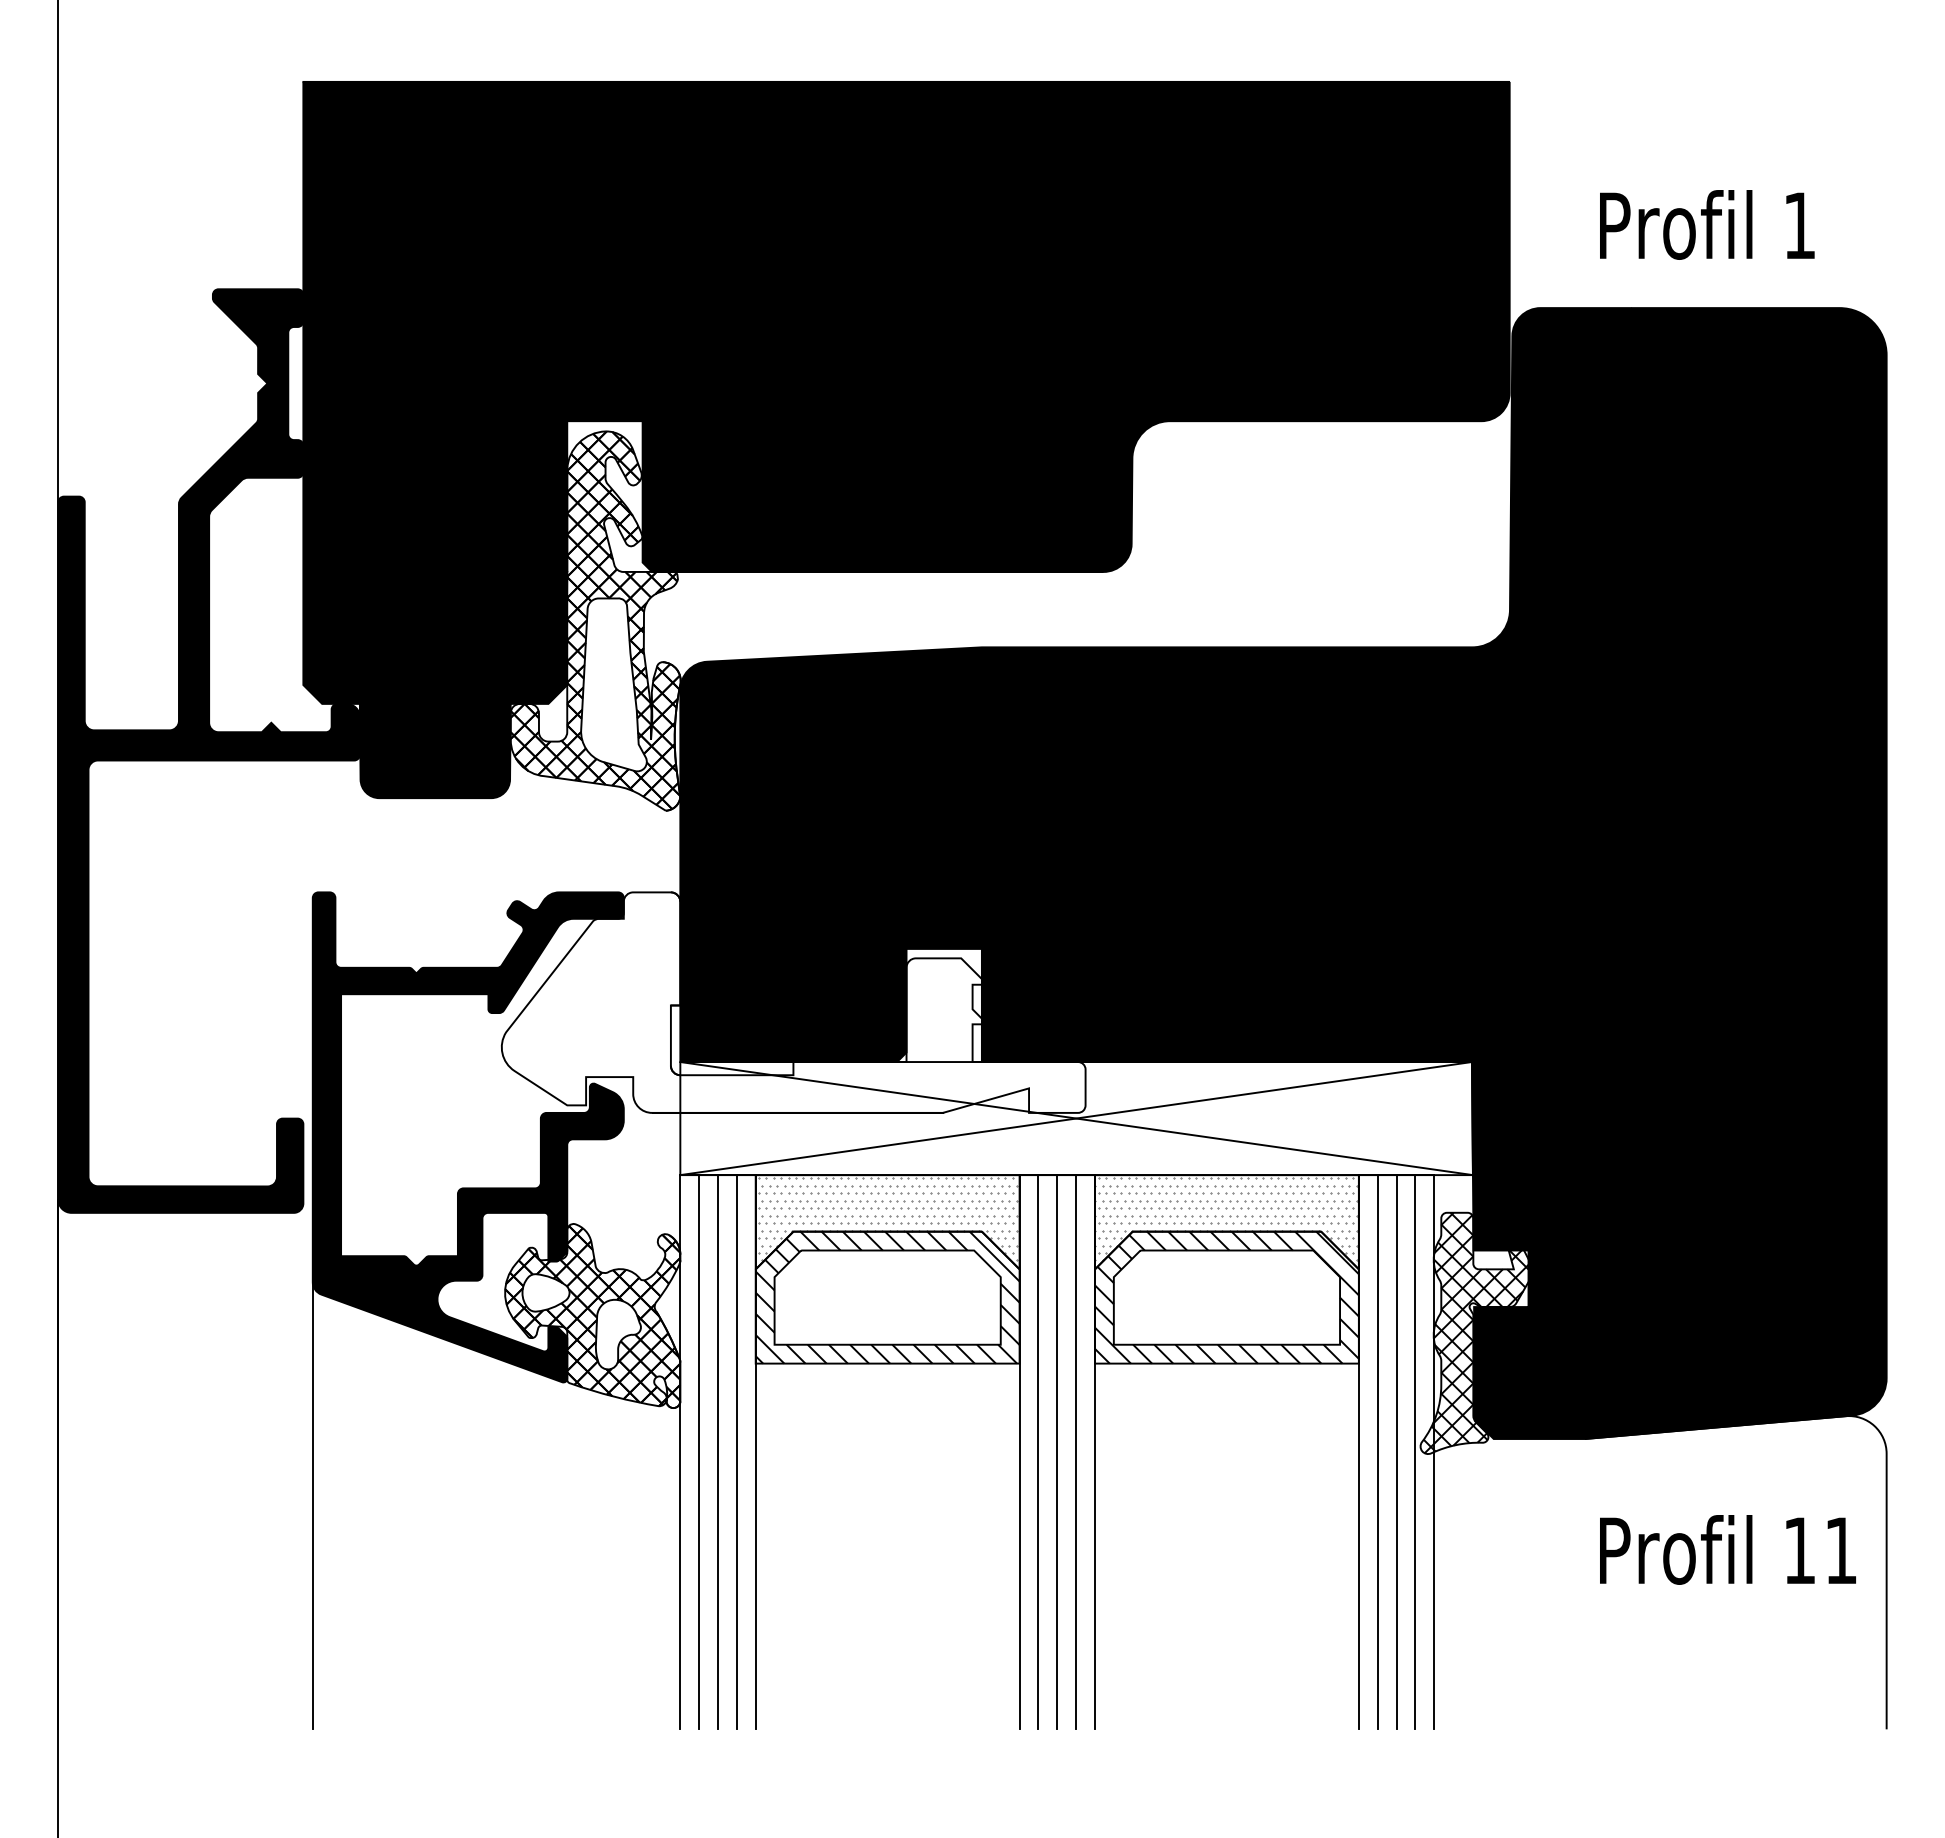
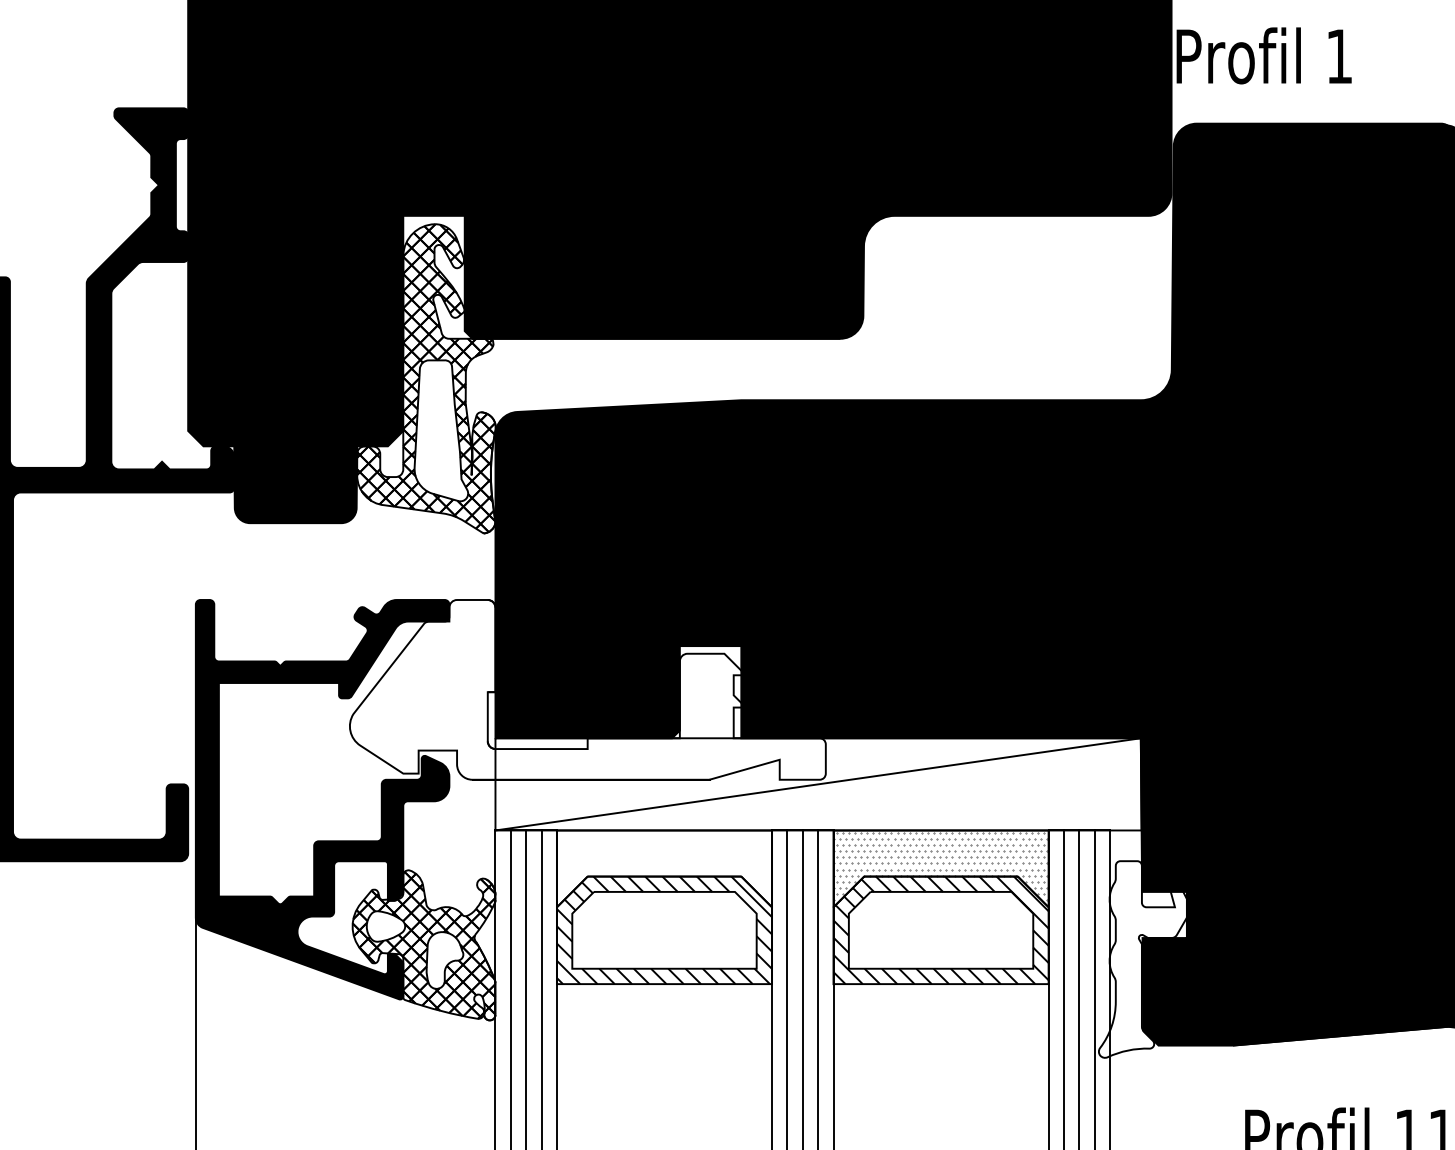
text: (1707, 224) -> (1264, 55), moved
line: (1076, 1118) -> (818, 784), removed
hatch: (887, 1219) -> (664, 866), removed
hatch: (1478, 1332) -> (1146, 958), removed

